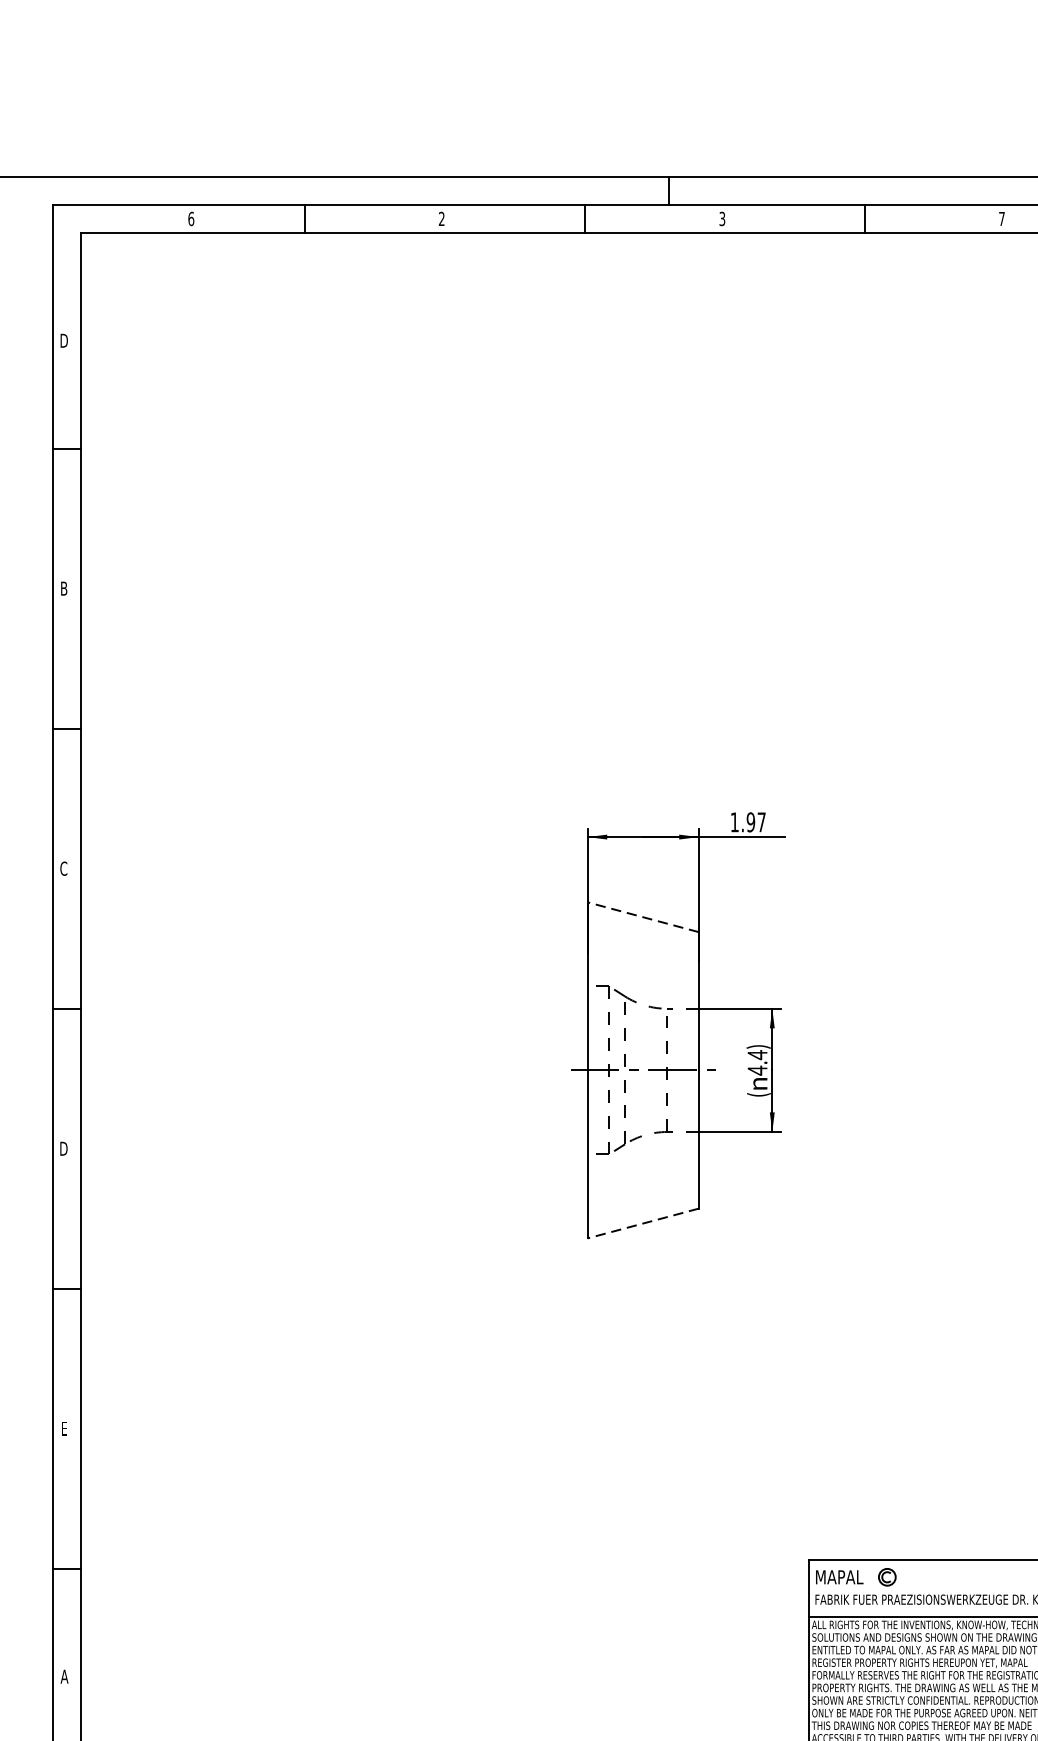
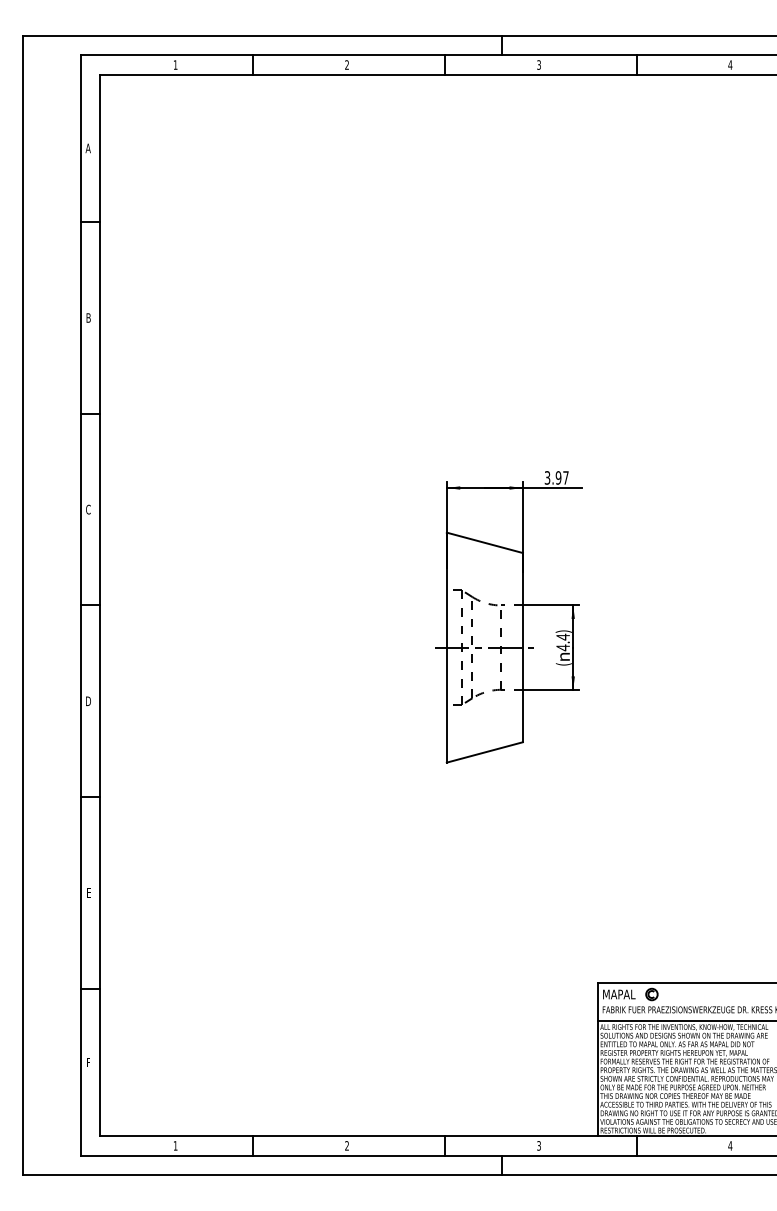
text: (191, 218) -> (175, 64), 6 -> 1
text: (1002, 218) -> (730, 64), 7 -> 4
text: (63, 340) -> (88, 148), D -> A
text: (734, 821) -> (547, 477), 1.97 -> 3.97
line: (642, 916) -> (484, 542), dashed -> solid
line: (642, 1223) -> (484, 752), dashed -> solid
text: (63, 1676) -> (88, 1062), A -> F

